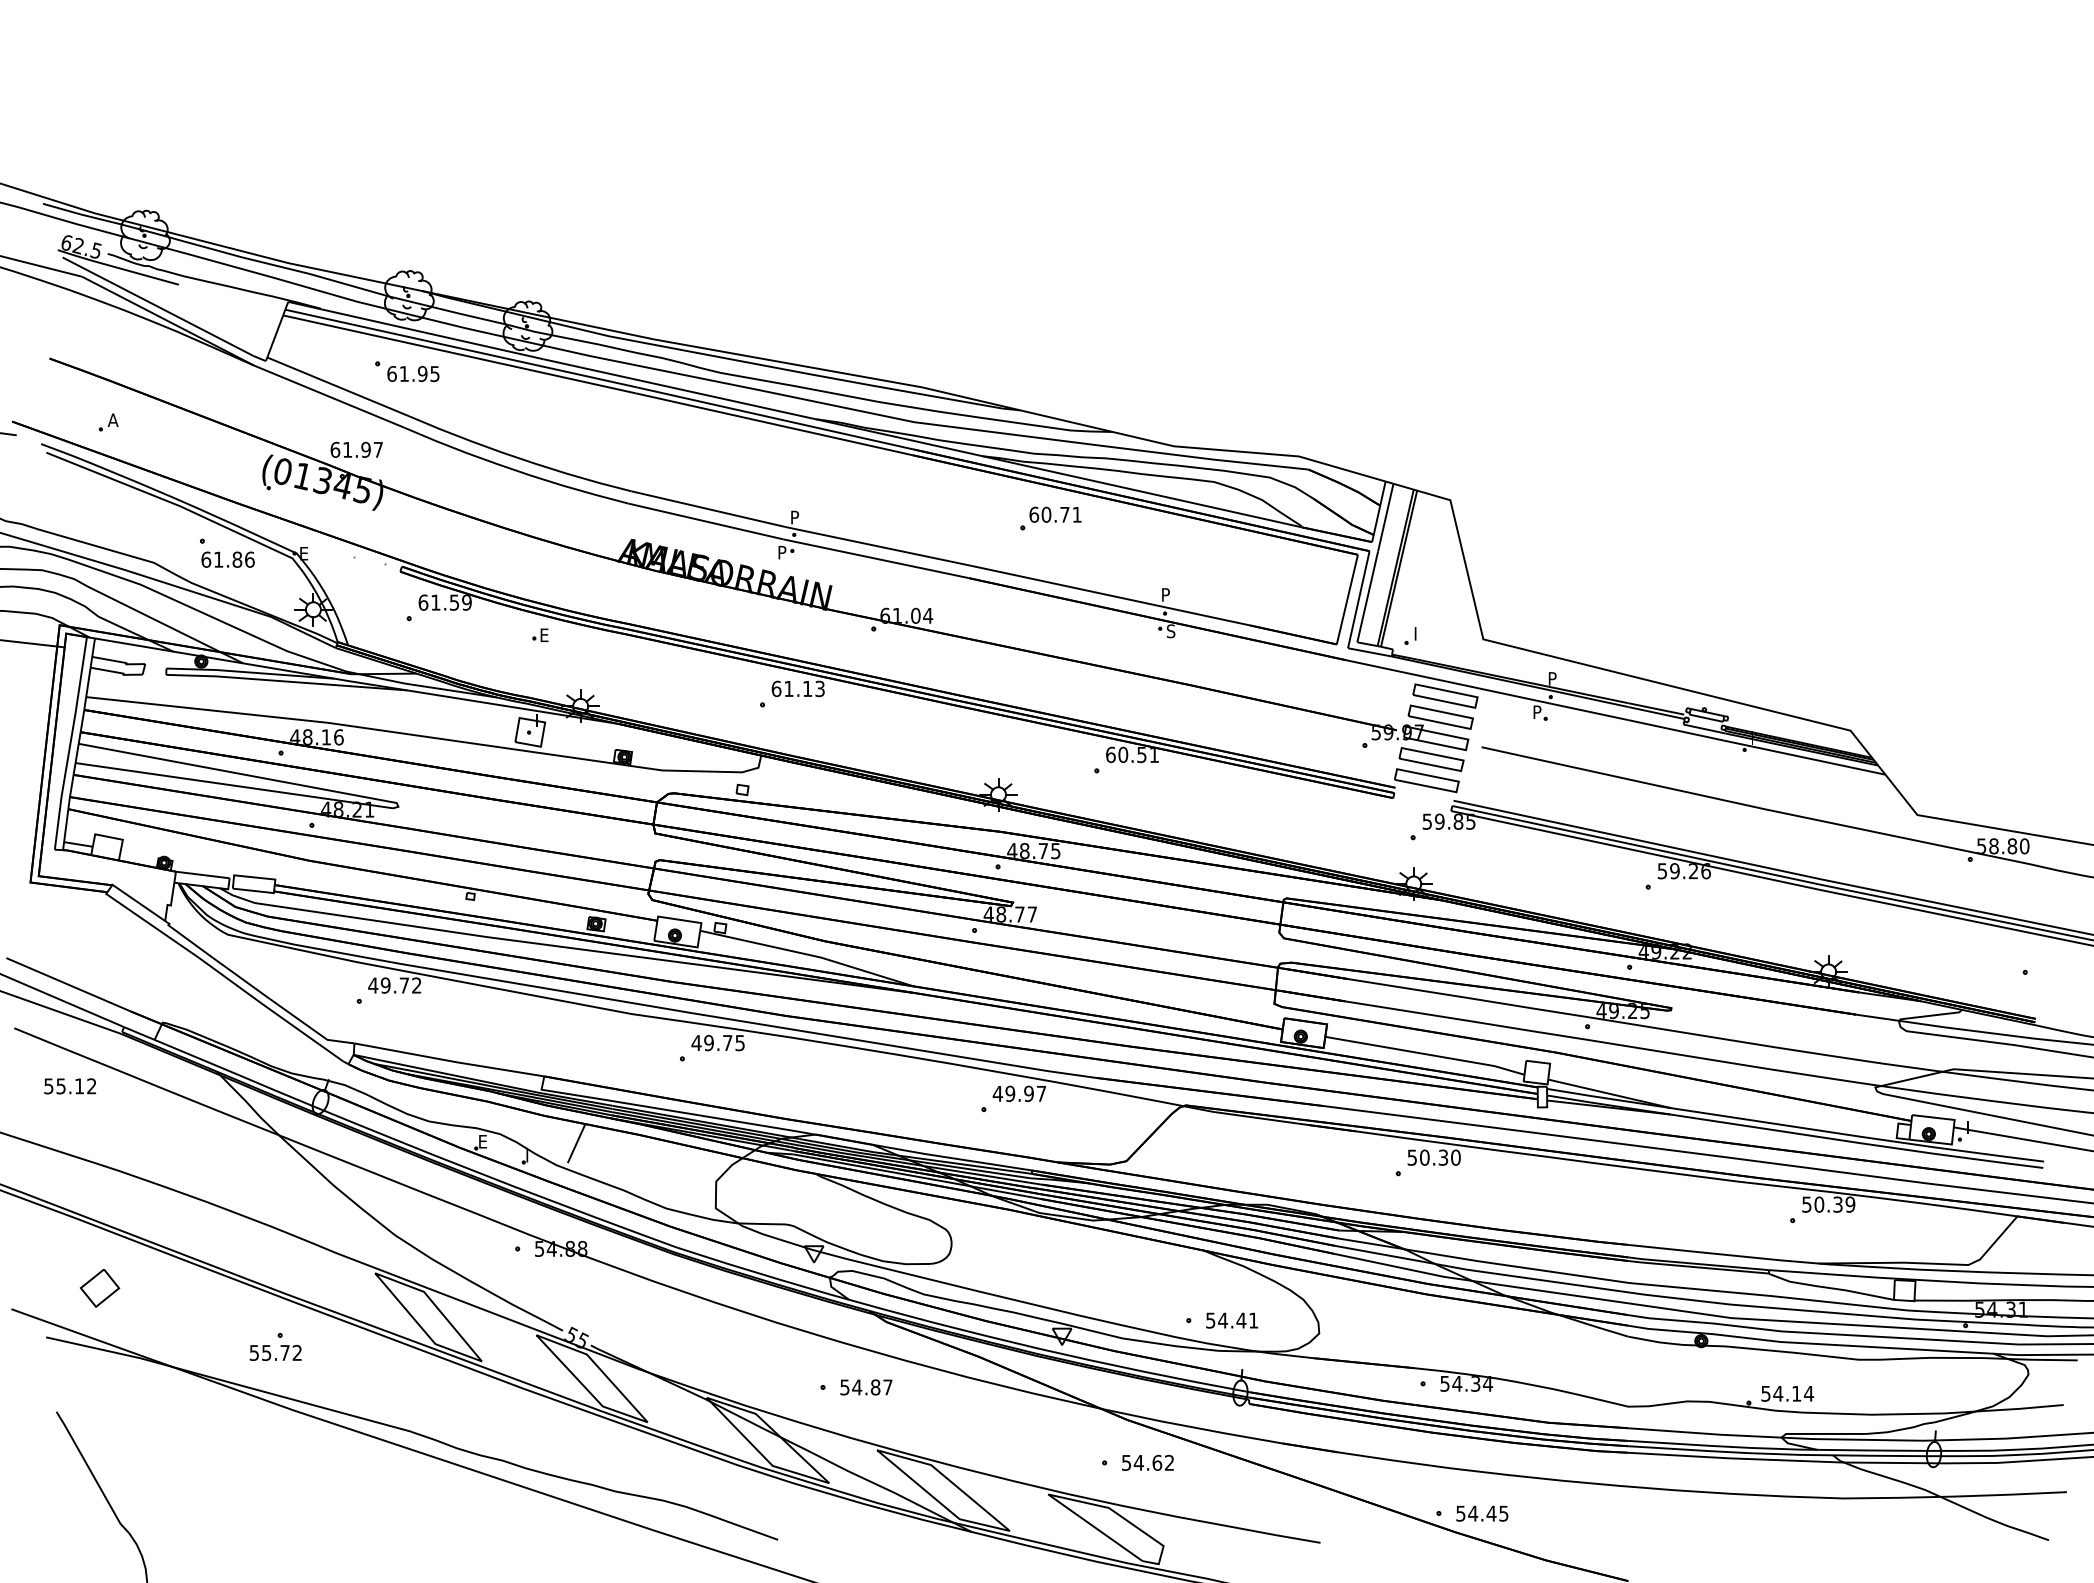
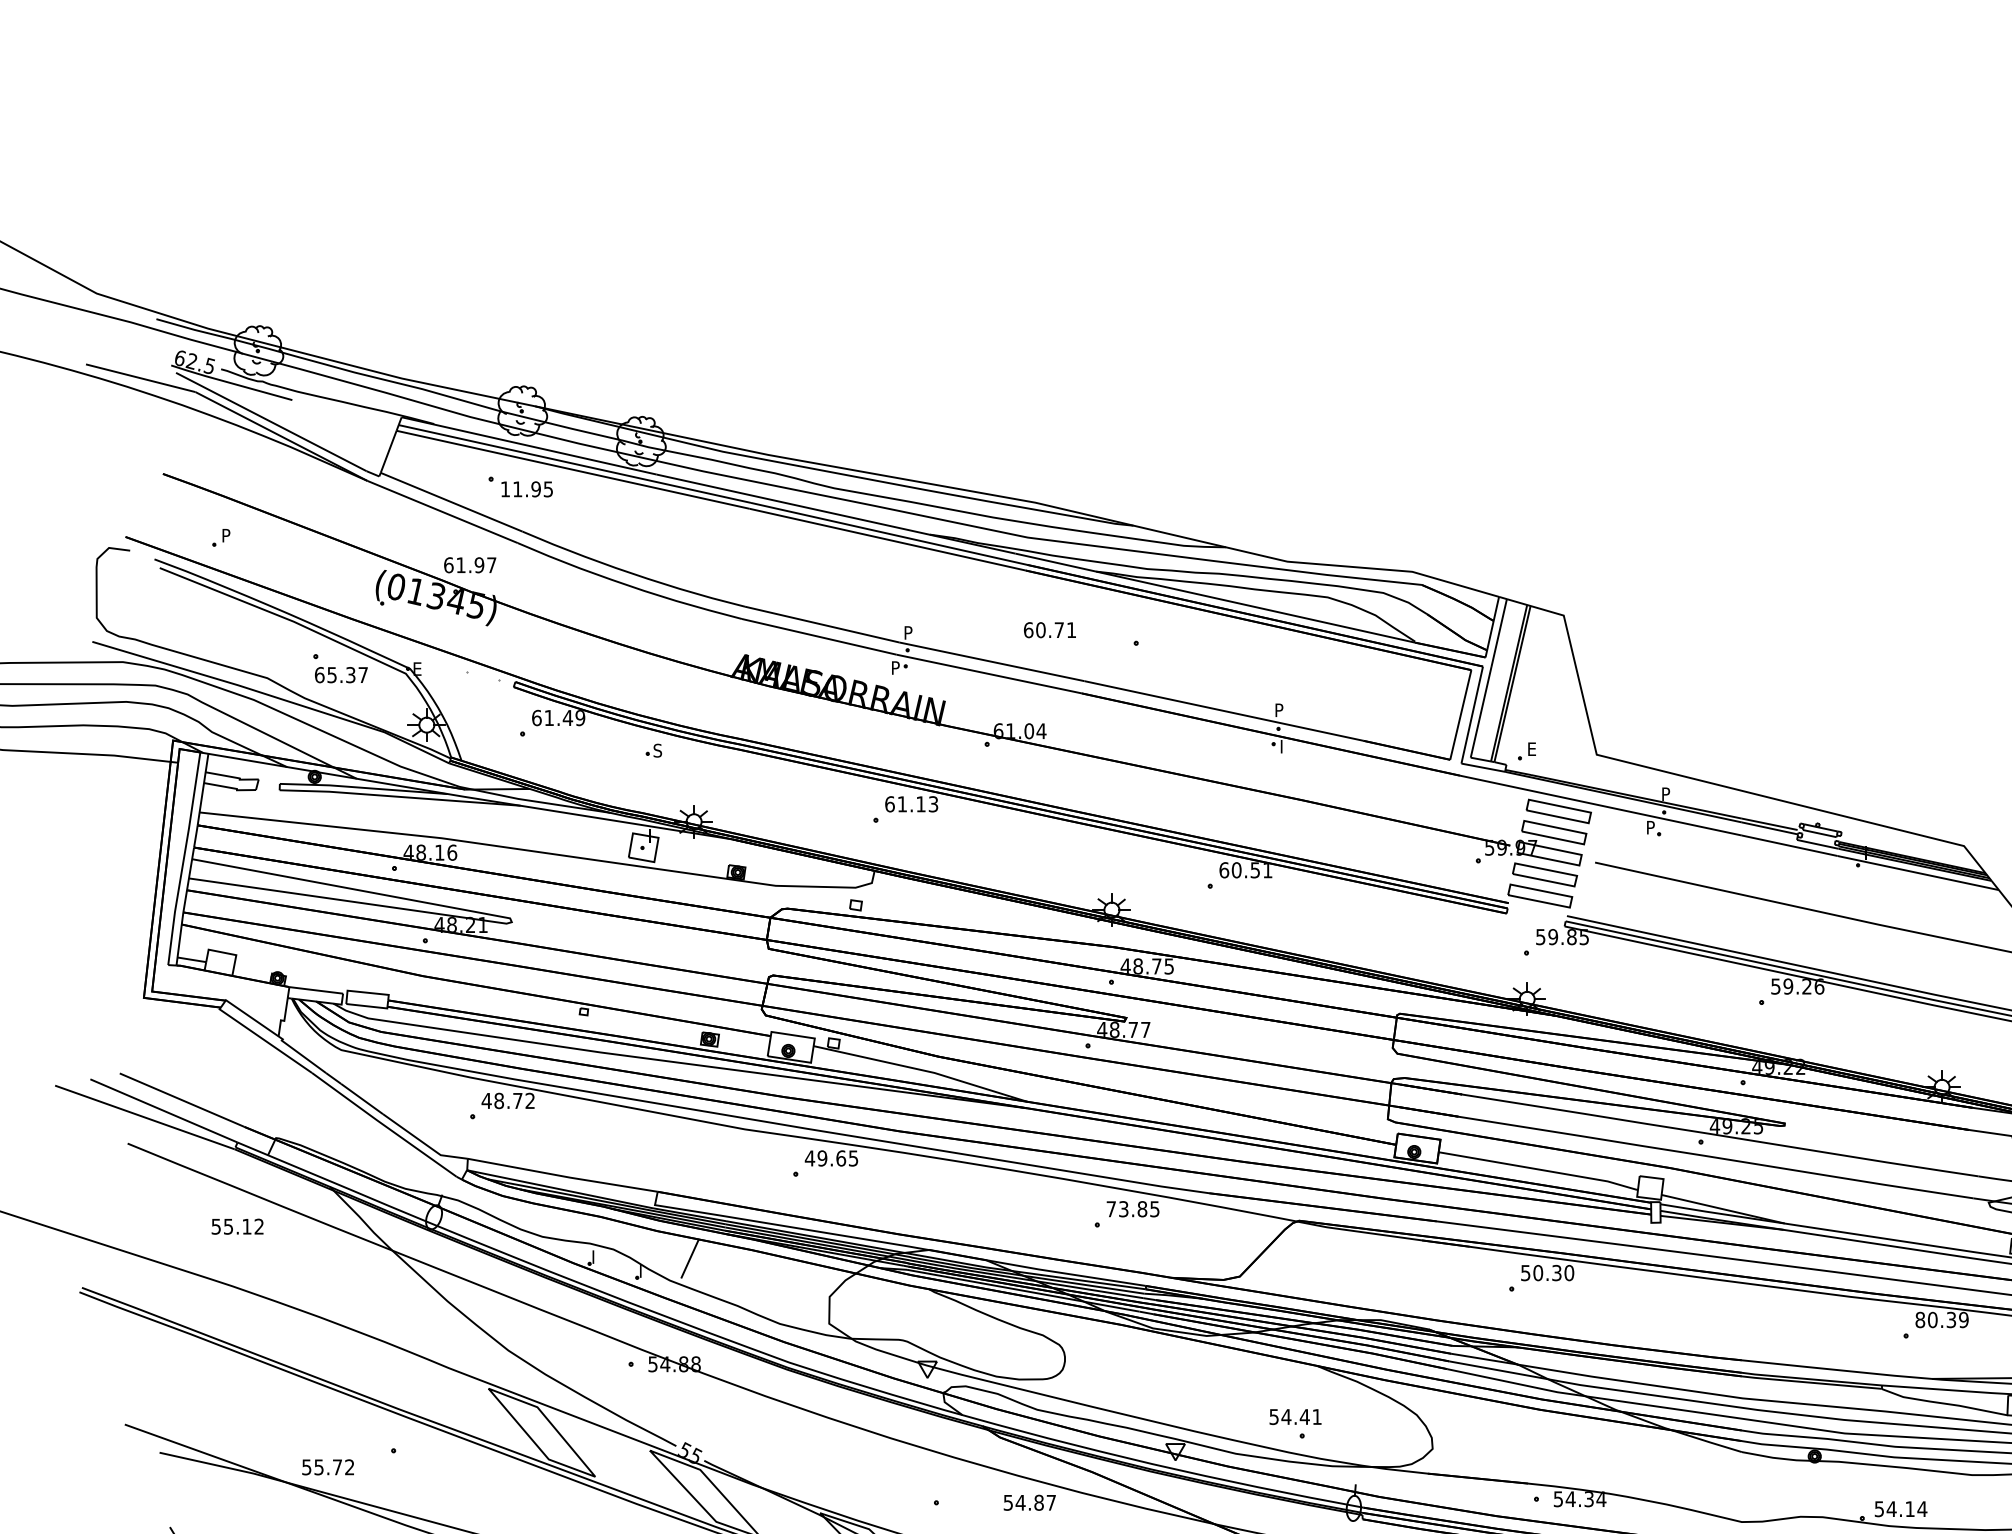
text: (391, 373) -> (504, 488), 61.95 -> 11.95
text: (112, 419) -> (225, 534), A -> P
text: (1055, 514) -> (1049, 629), moved
text: (234, 559) -> (347, 674), 61.86 -> 65.37
text: (454, 602) -> (567, 717), 61.59 -> 61.49
text: (1171, 631) -> (1284, 746), S -> I
text: (1419, 633) -> (1532, 748), I -> E
text: (544, 635) -> (657, 750), E -> S
text: (385, 985) -> (498, 1100), 49.72 -> 48.72
text: (727, 1043) -> (840, 1158), 49.75 -> 49.65
text: (70, 1086) -> (237, 1226), moved
text: (1018, 1093) -> (1131, 1208), 49.97 -> 73.85
text: (483, 1141) -> (596, 1256), E -> I
text: (1806, 1204) -> (1919, 1319), 50.39 -> 80.39
part: (99, 1288) -> (212, 1403), removed
text: (1232, 1320) -> (1295, 1416), moved
text: (275, 1352) -> (327, 1466), moved
text: (866, 1387) -> (1029, 1502), moved

